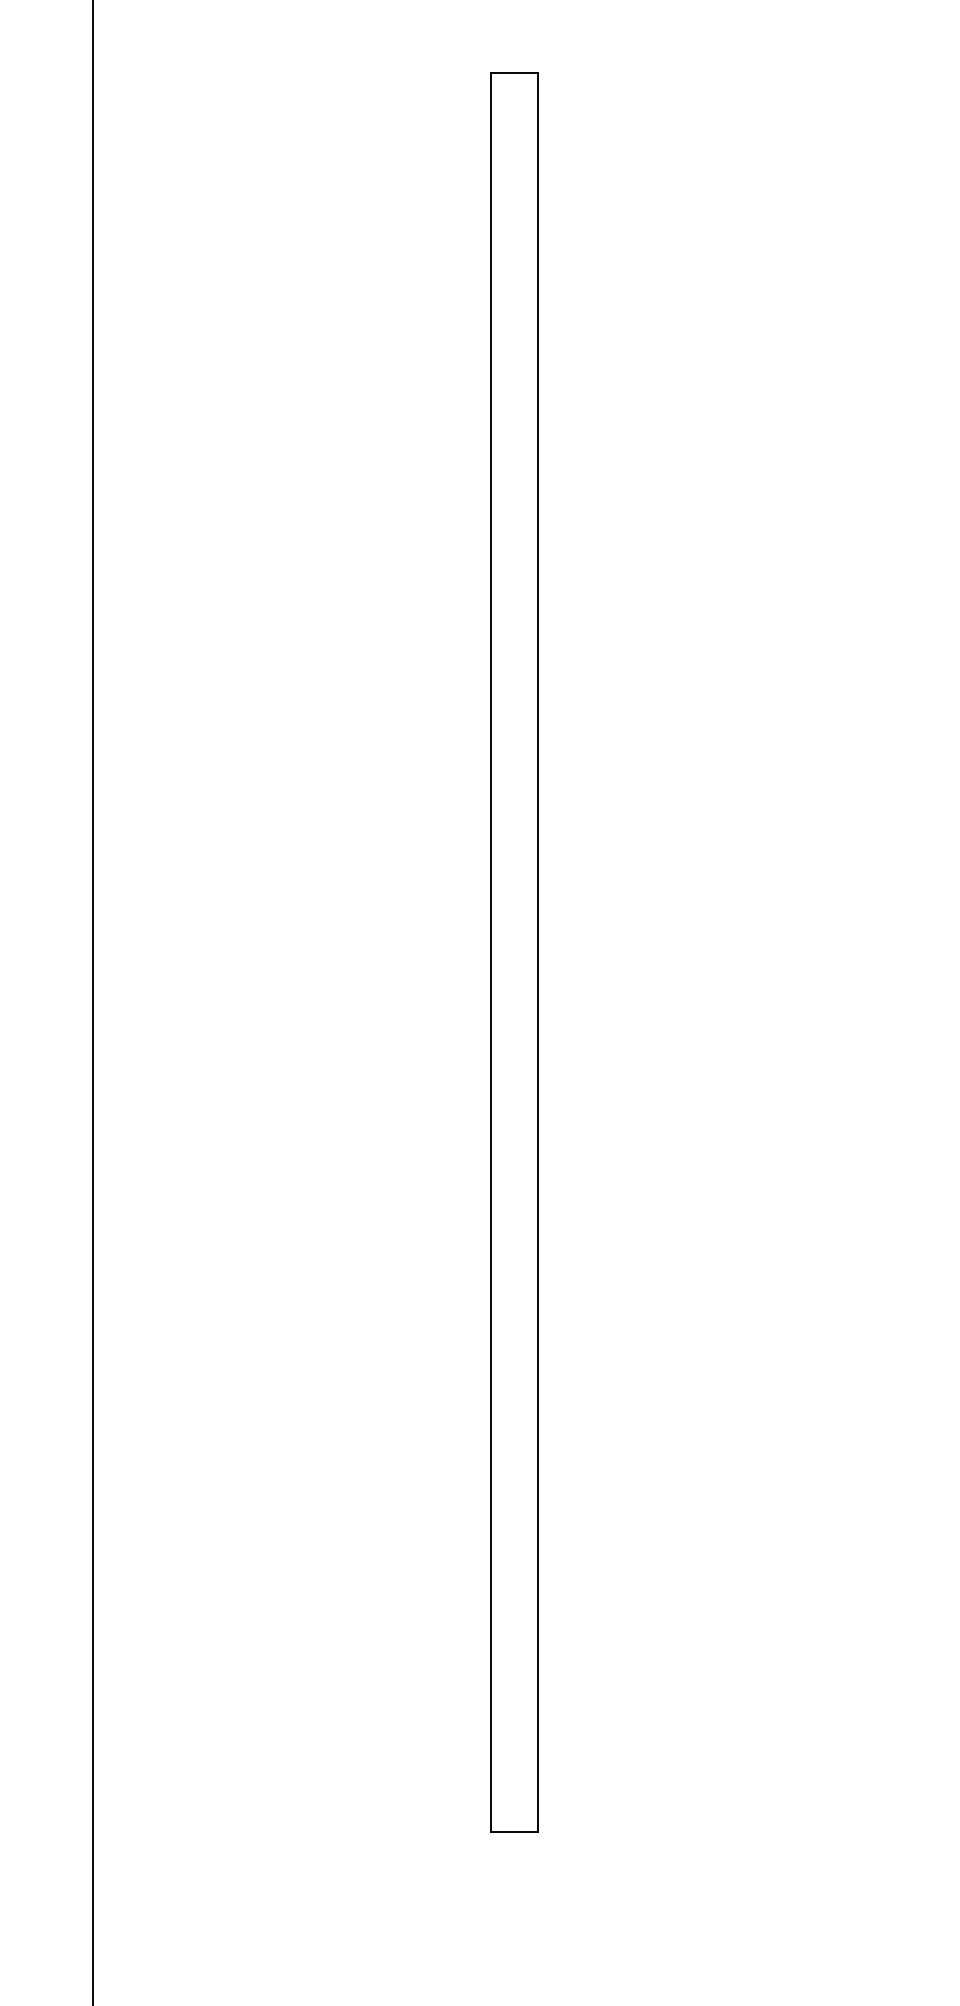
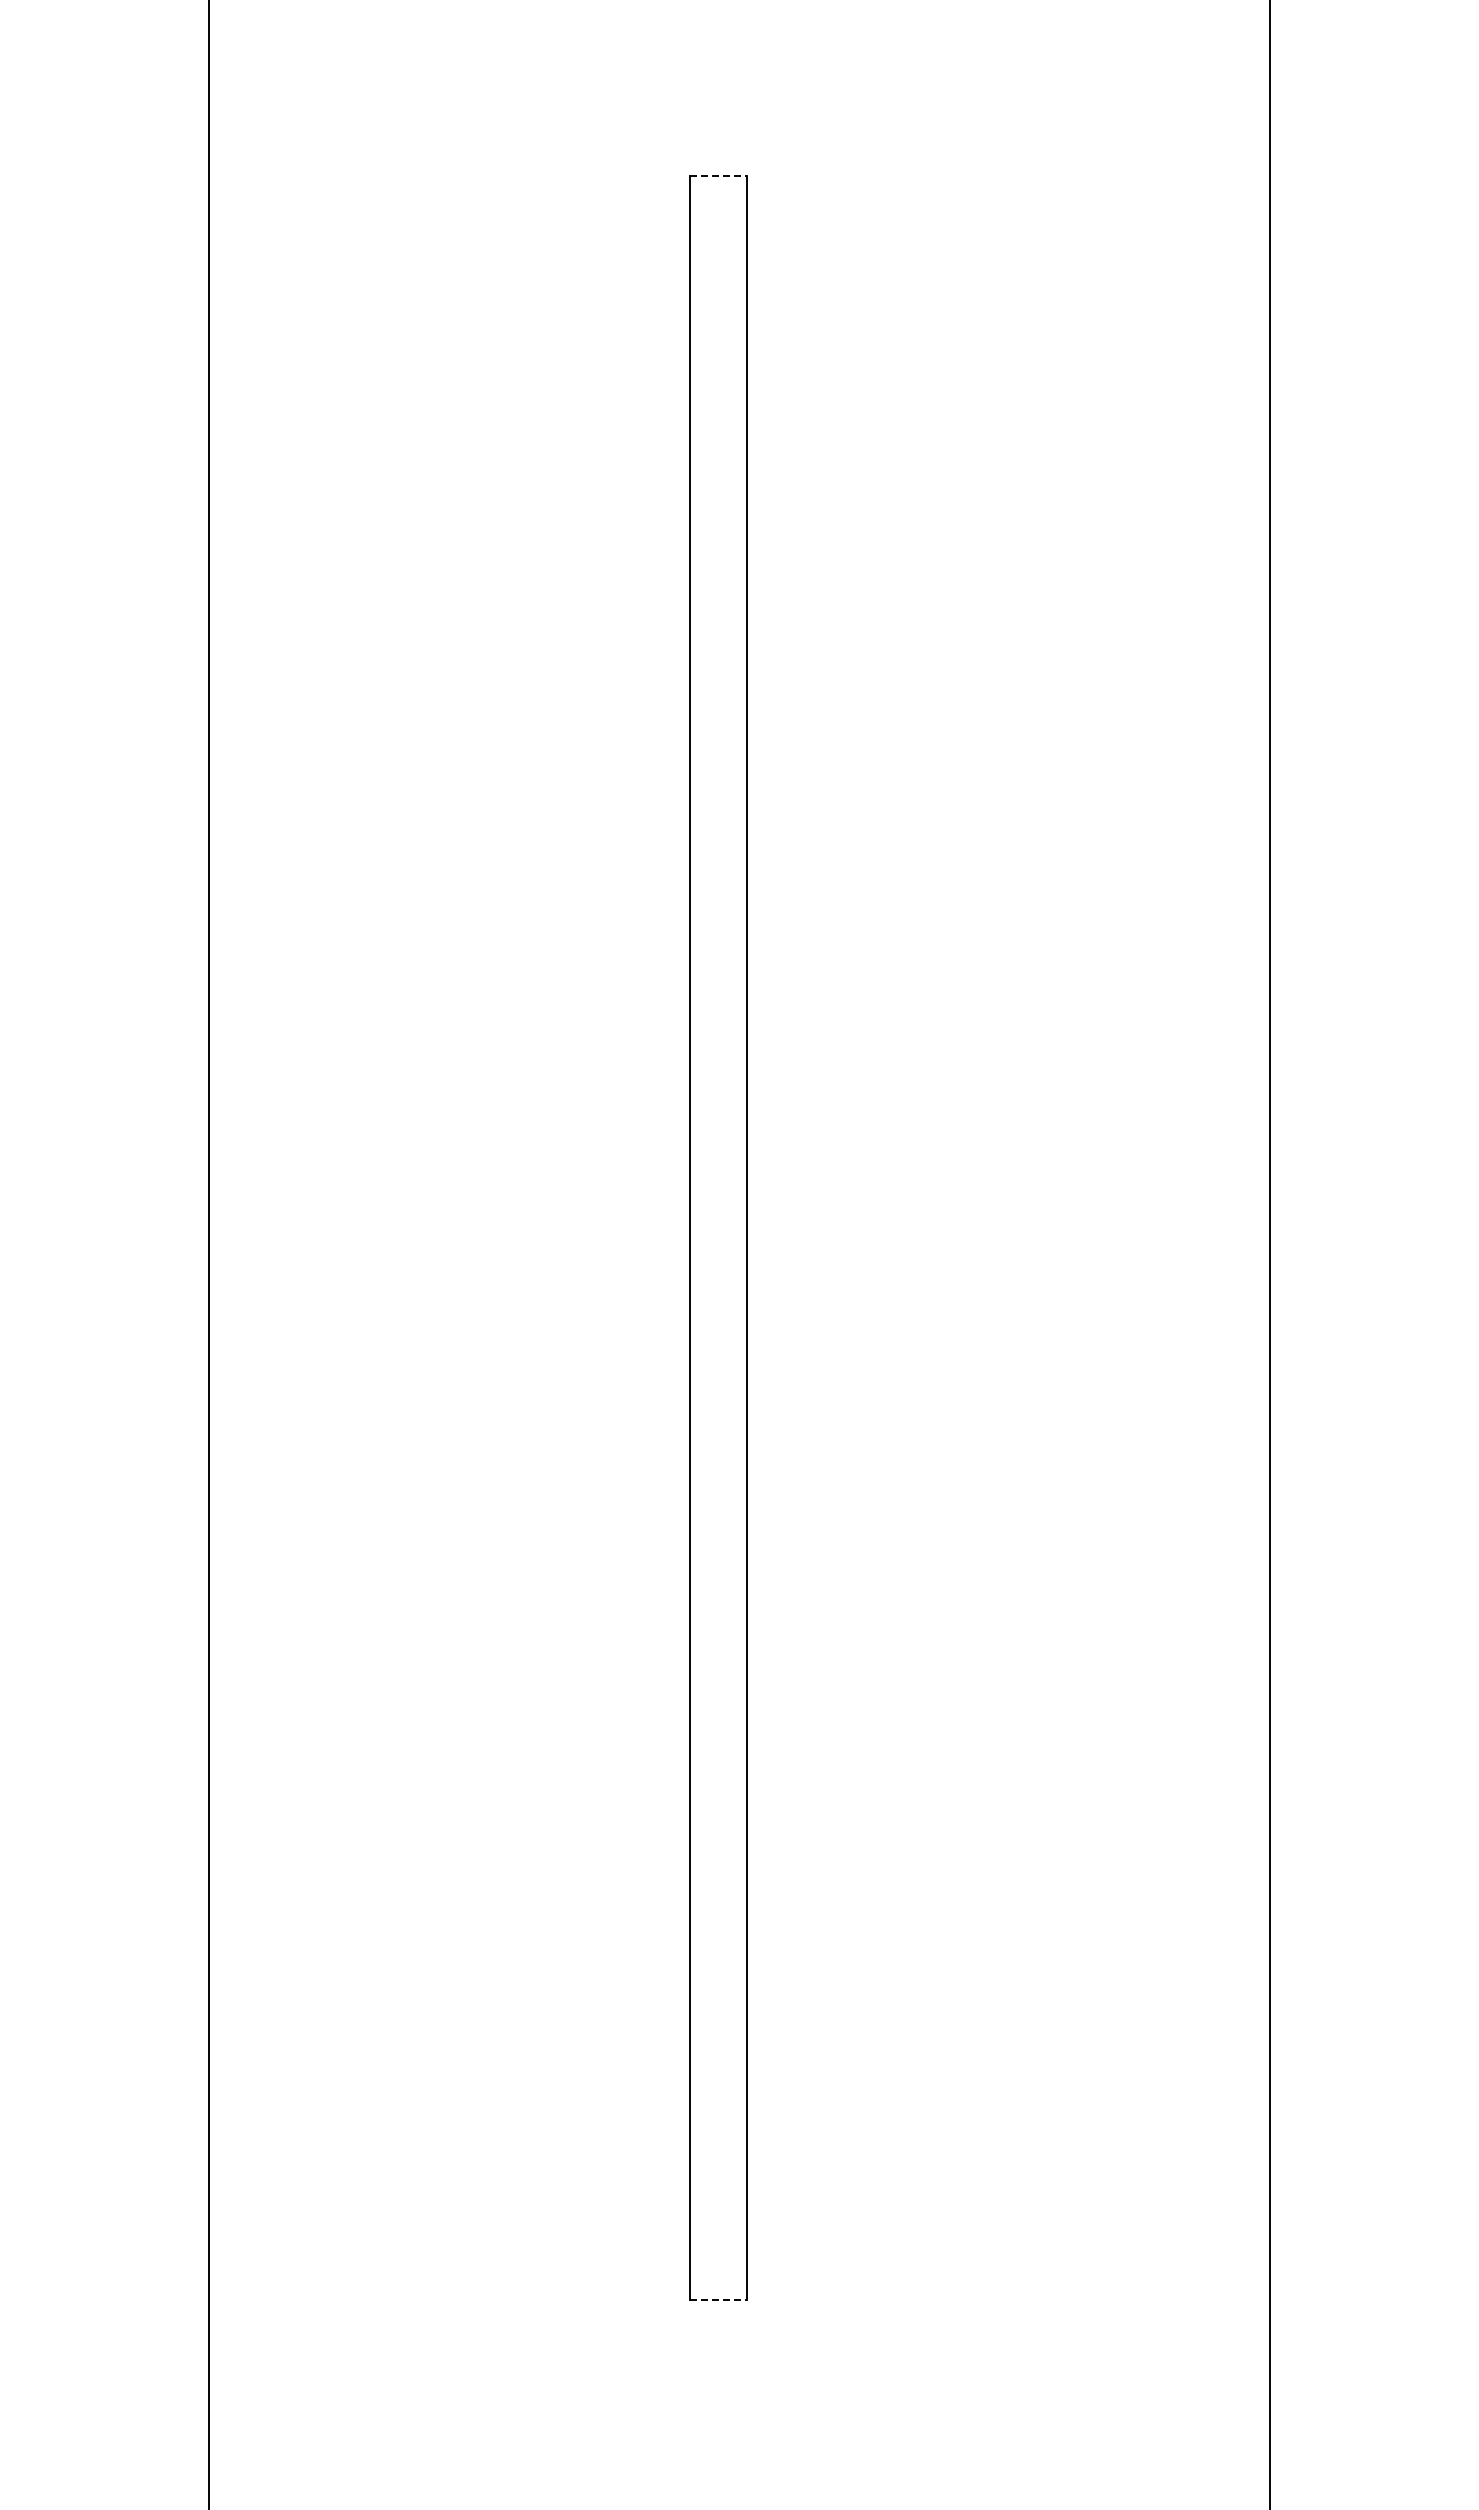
line: (514, 73) -> (718, 176), solid -> dashed
line: (514, 1831) -> (718, 2299), solid -> dashed

